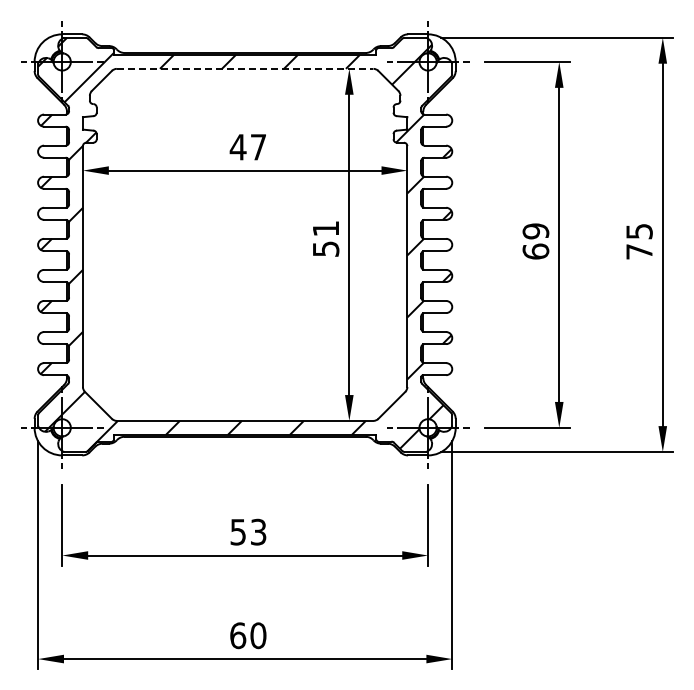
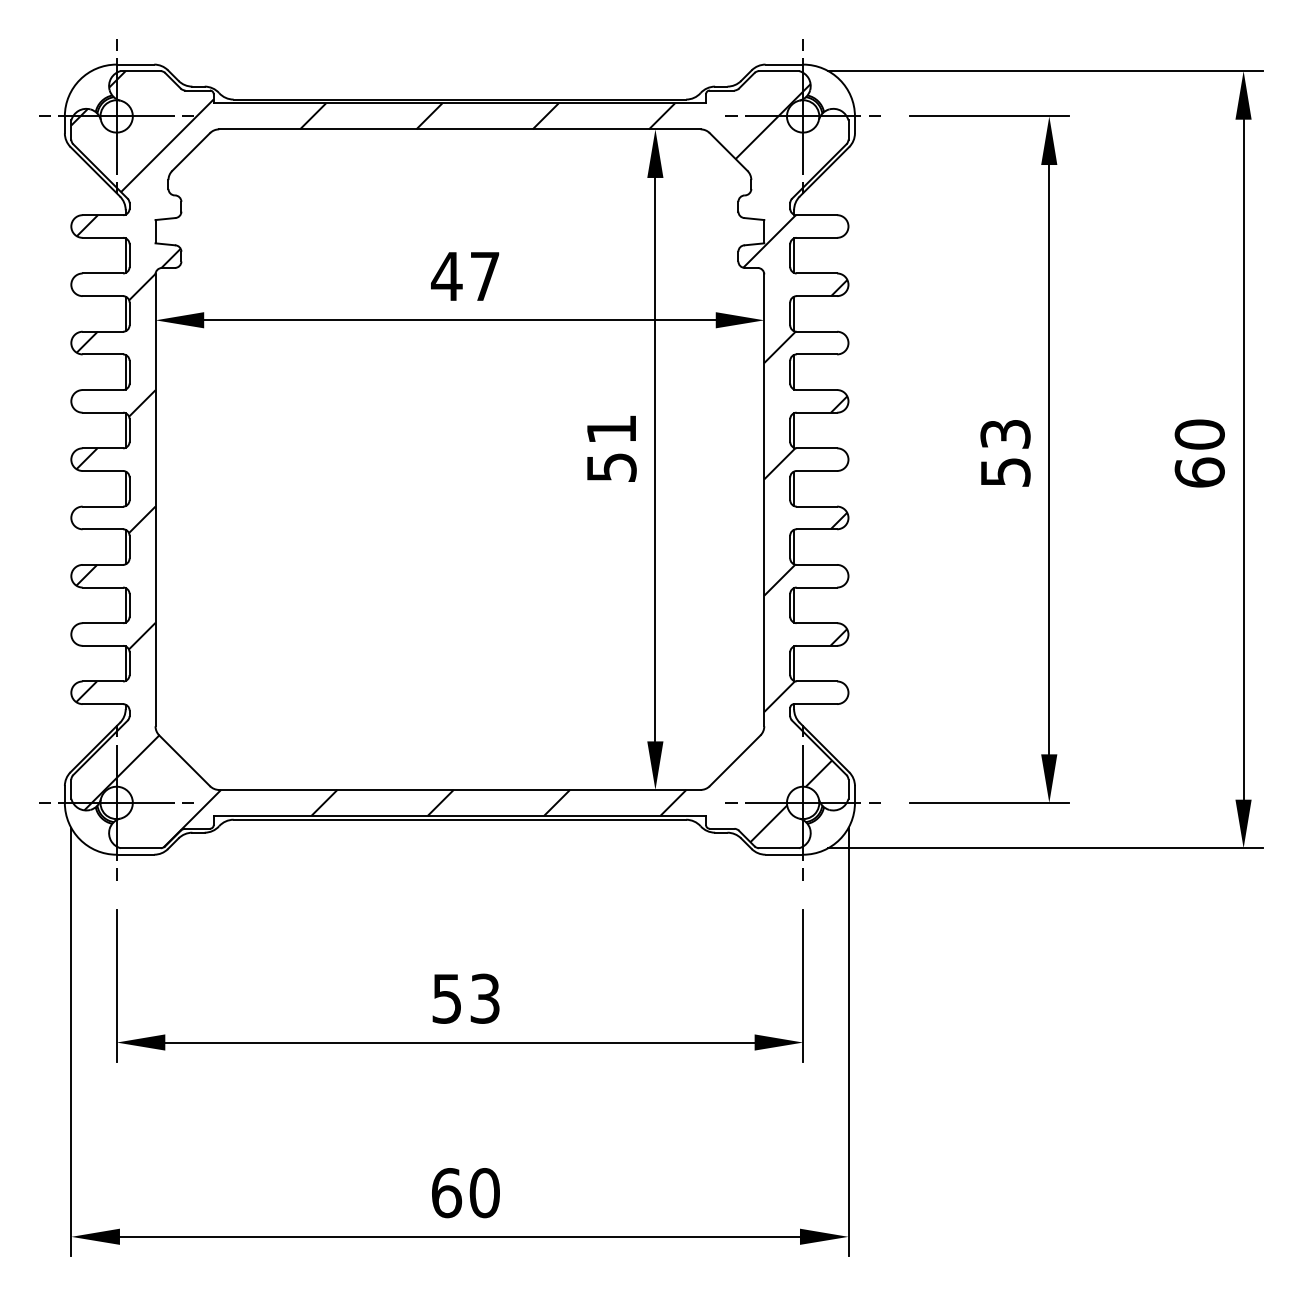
line: (245, 68) -> (460, 128), dashed -> solid
text: (535, 241) -> (1004, 453), 69 -> 53
text: (639, 241) -> (1199, 453), 75 -> 60

